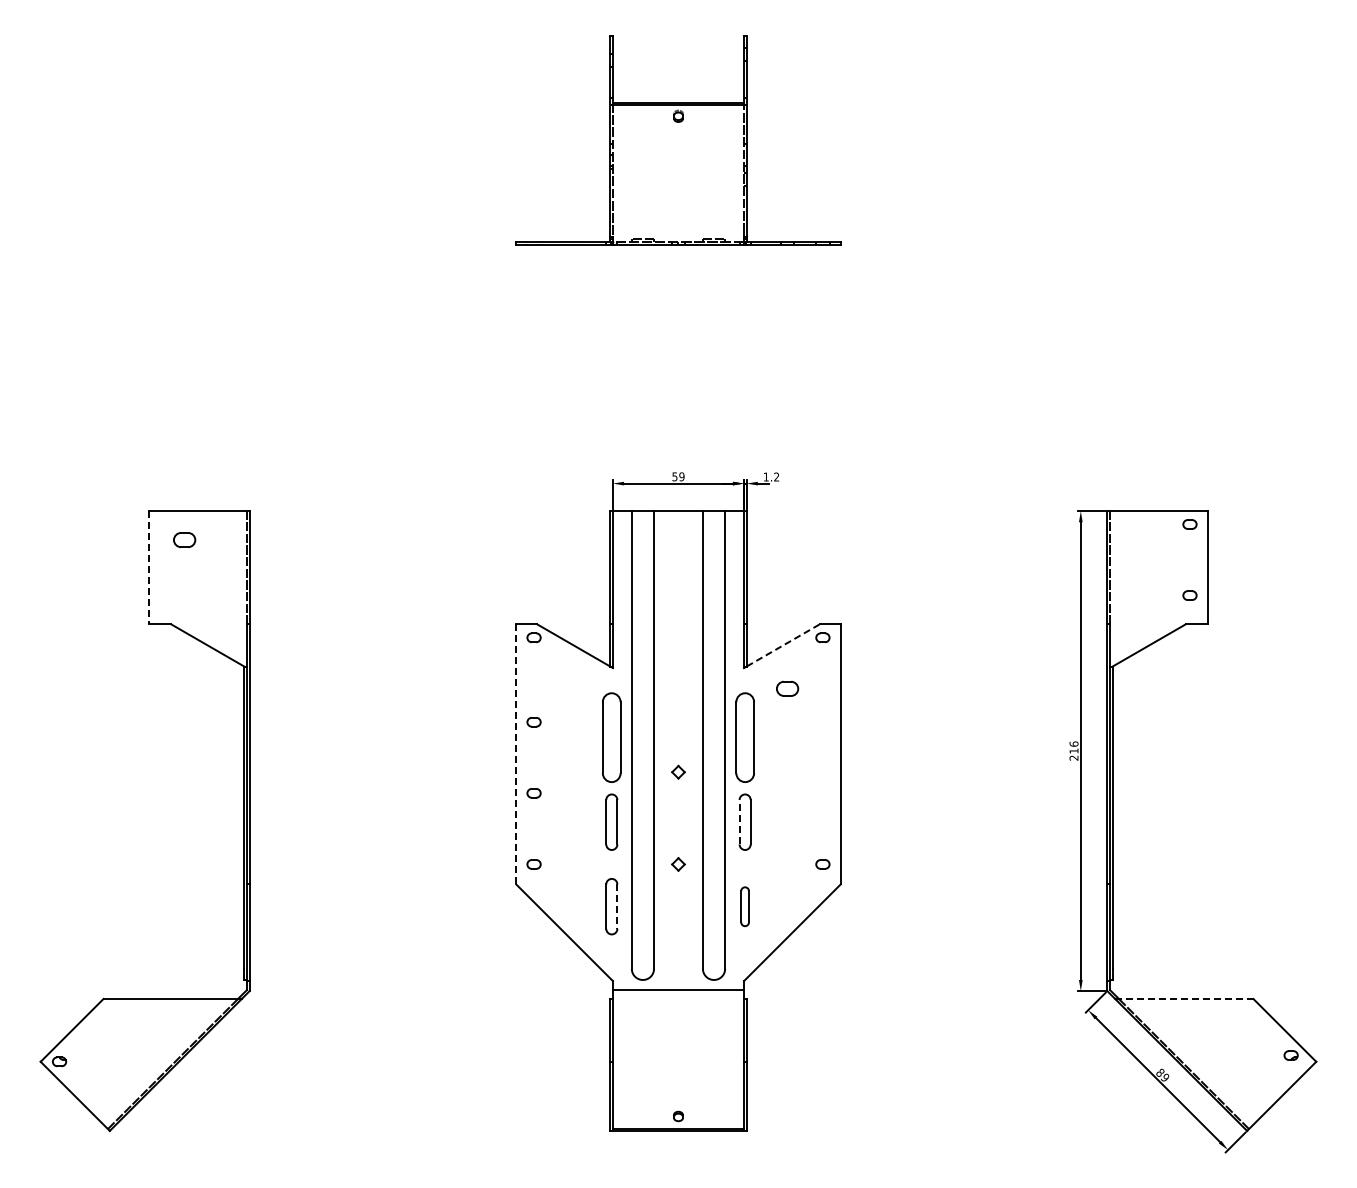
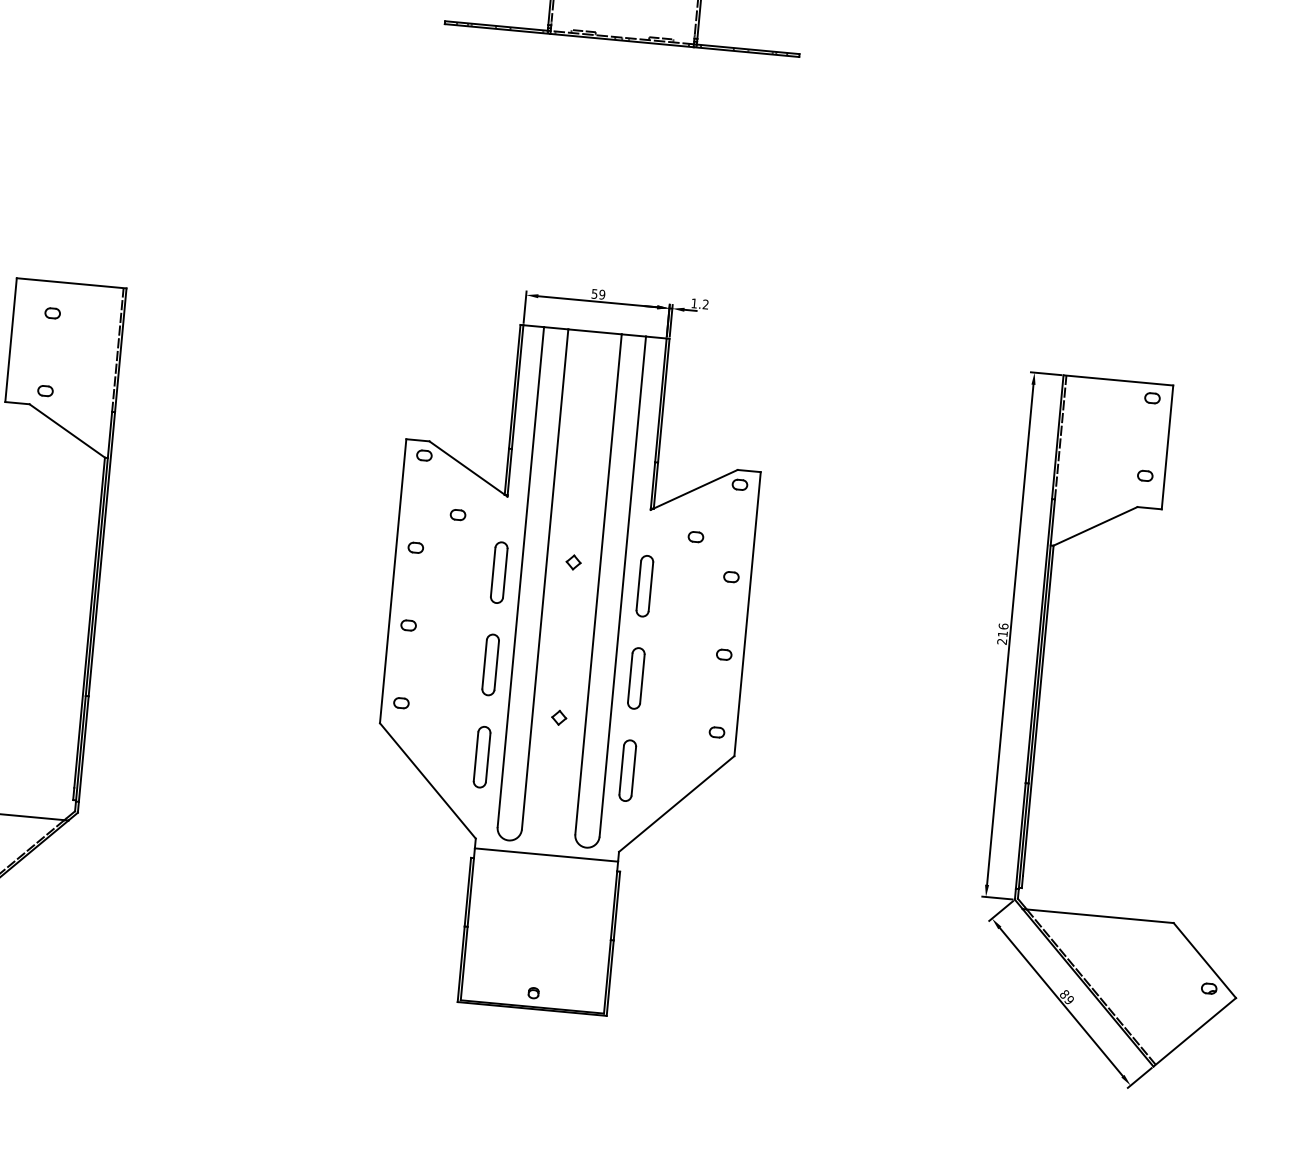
part: (184, 539) -> (52, 312), size x0.62
line: (149, 567) -> (11, 339), dashed -> solid
part: (184, 610) -> (45, 390), added
line: (782, 645) -> (695, 489), dashed -> solid
part: (569, 688) -> (457, 514), added
part: (786, 688) -> (695, 536), size x0.62
part: (822, 722) -> (730, 577), added
part: (611, 737) -> (498, 572), size x0.62
part: (744, 737) -> (644, 585), size x0.62
line: (516, 754) -> (393, 581), dashed -> solid
part: (678, 771) -> (573, 561), moved
part: (822, 793) -> (723, 654), added
line: (739, 821) -> (630, 677), dashed -> solid
part: (744, 906) -> (627, 770), size x1.43
line: (617, 907) -> (488, 758), dashed -> solid
line: (1184, 998) -> (1098, 915), dashed -> solid

